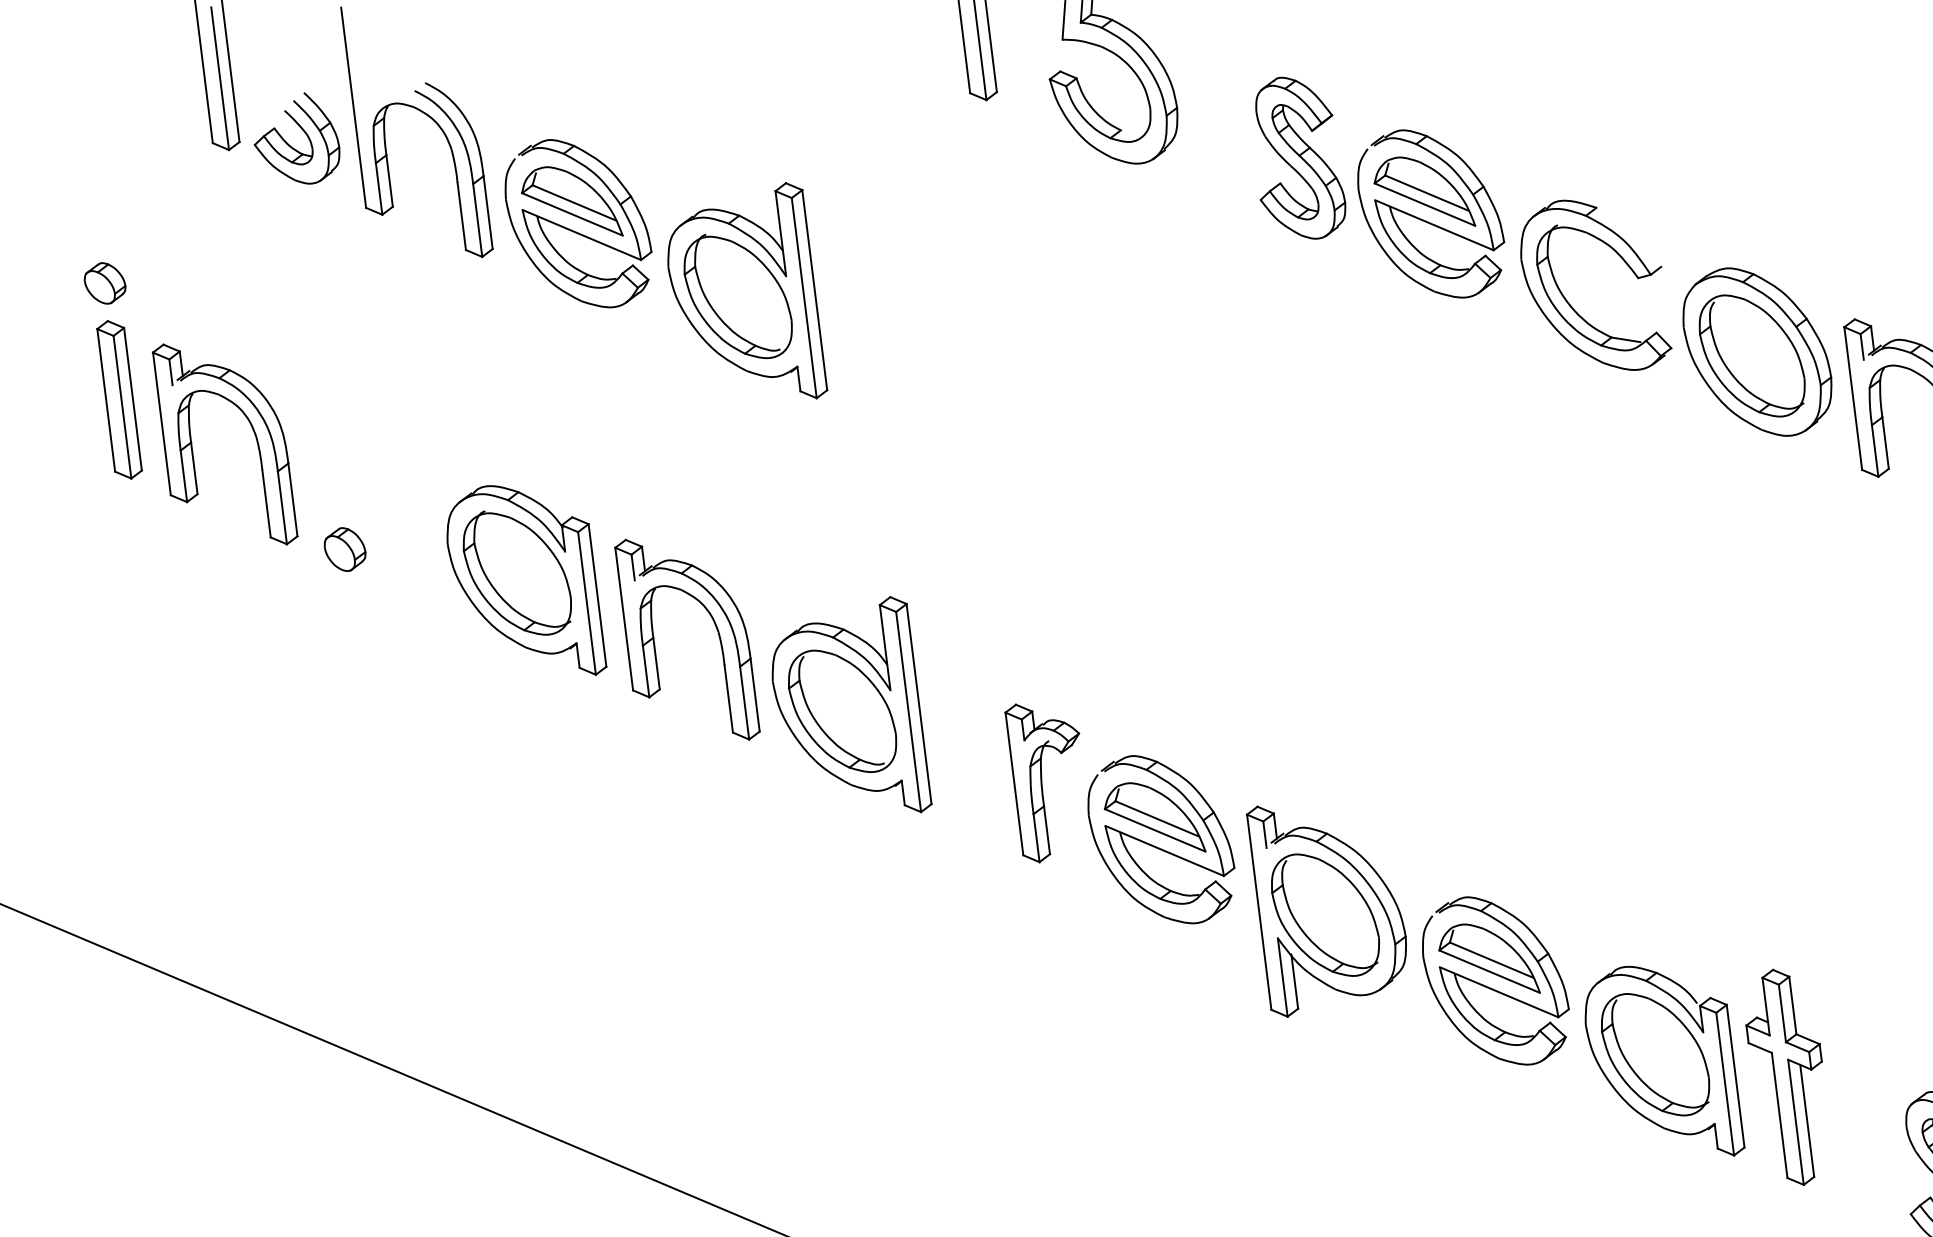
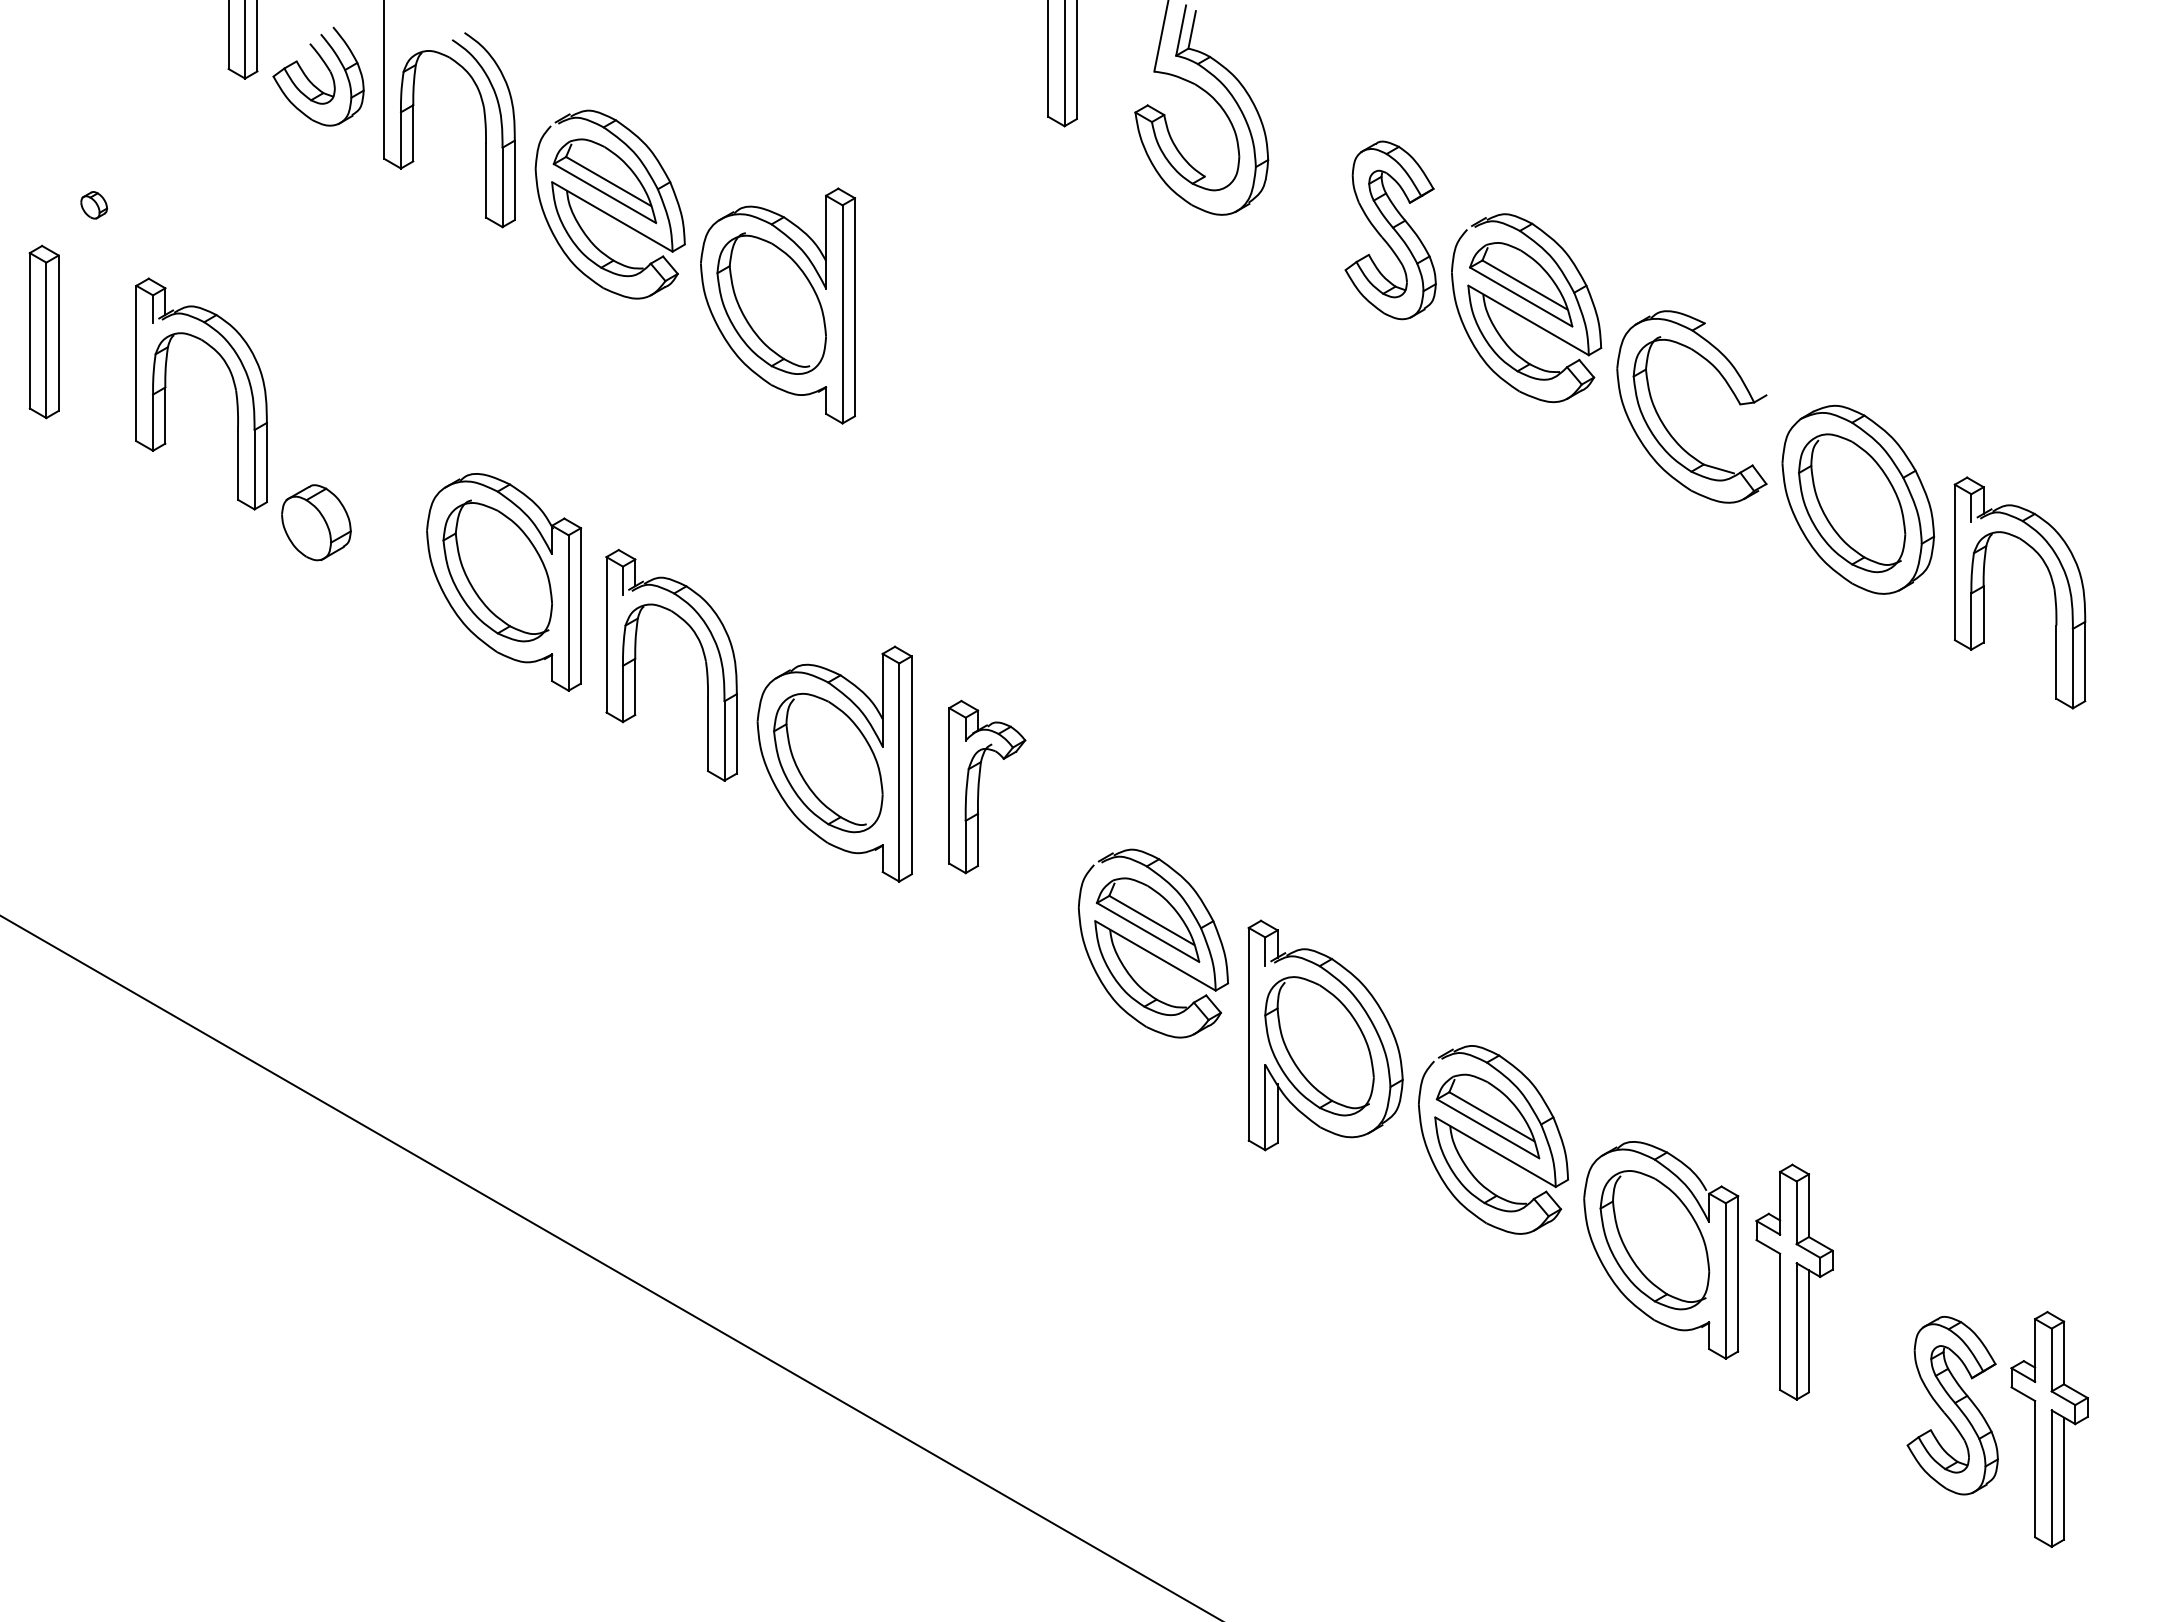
part: (104, 283) -> (93, 205), size x0.6
part: (118, 399) -> (43, 331), moved
part: (344, 549) -> (315, 522), size x1.6
part: (1042, 781) -> (979, 786), moved

